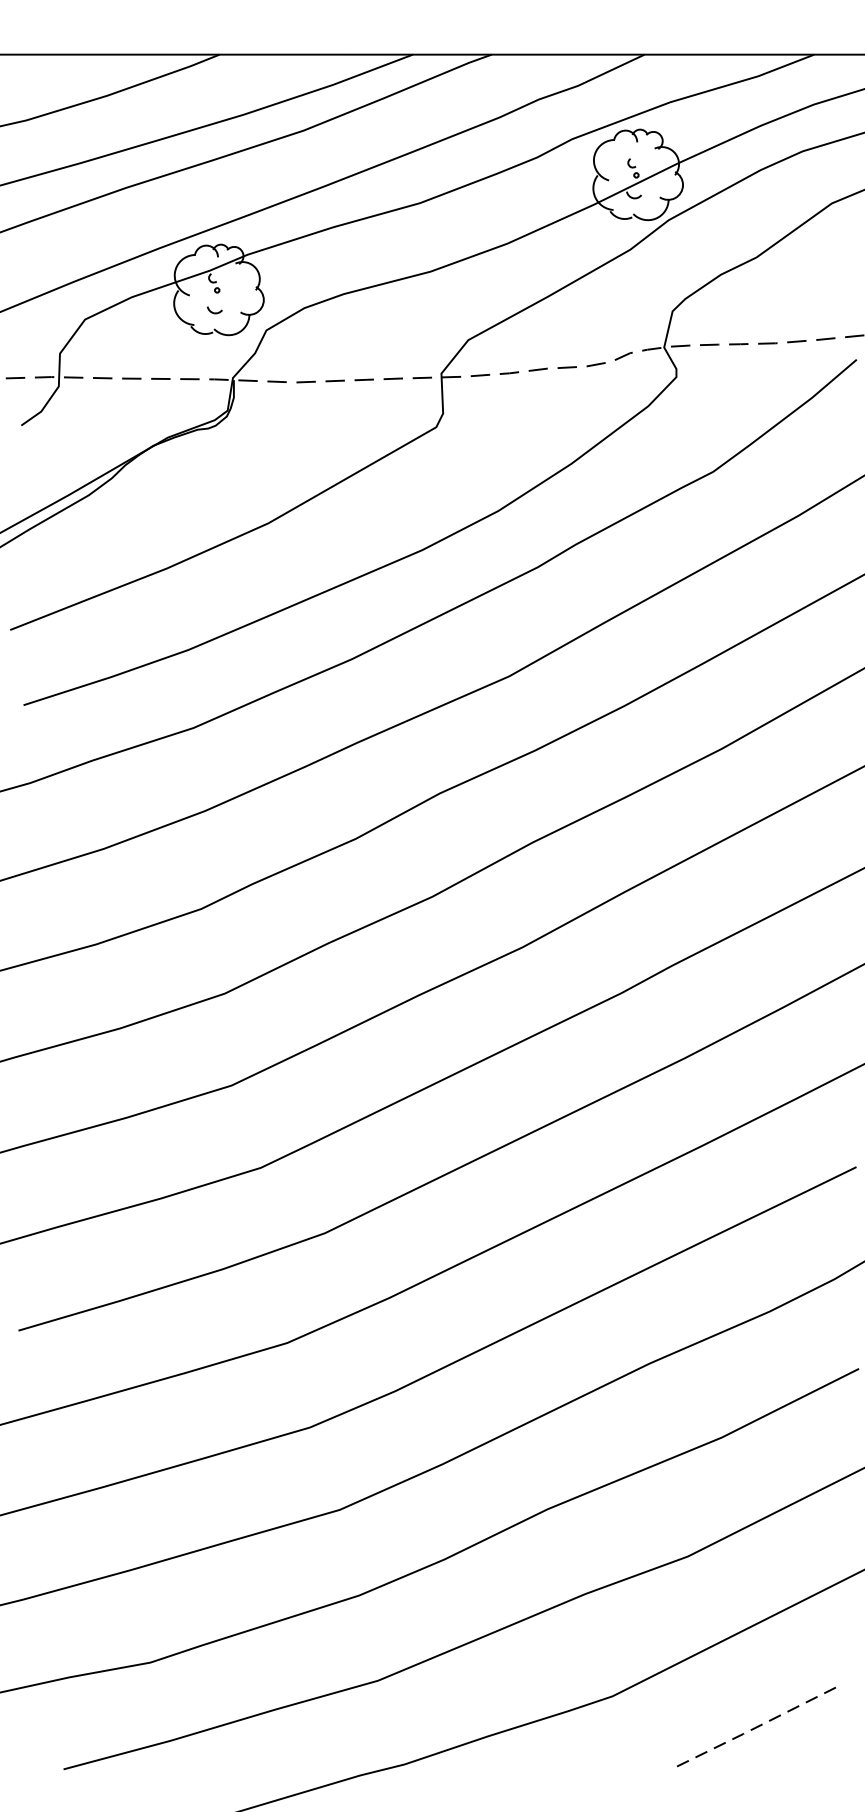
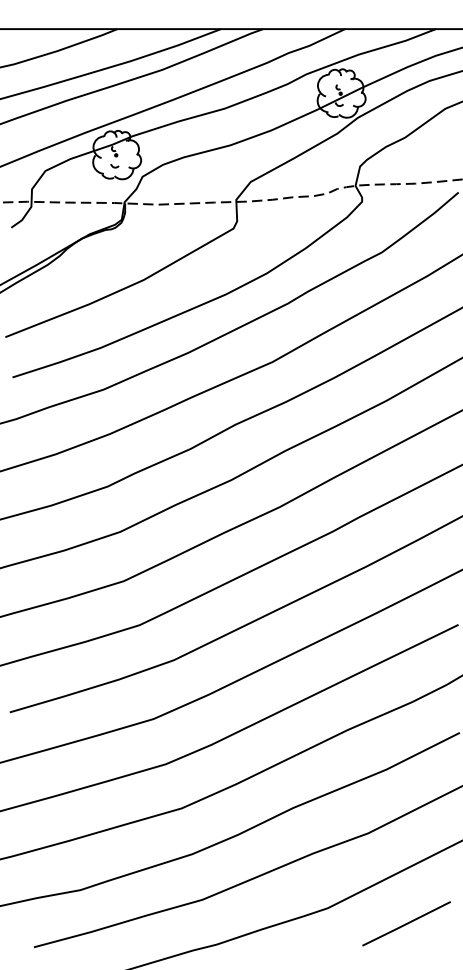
line: (759, 1724) -> (406, 923), dashed -> solid

